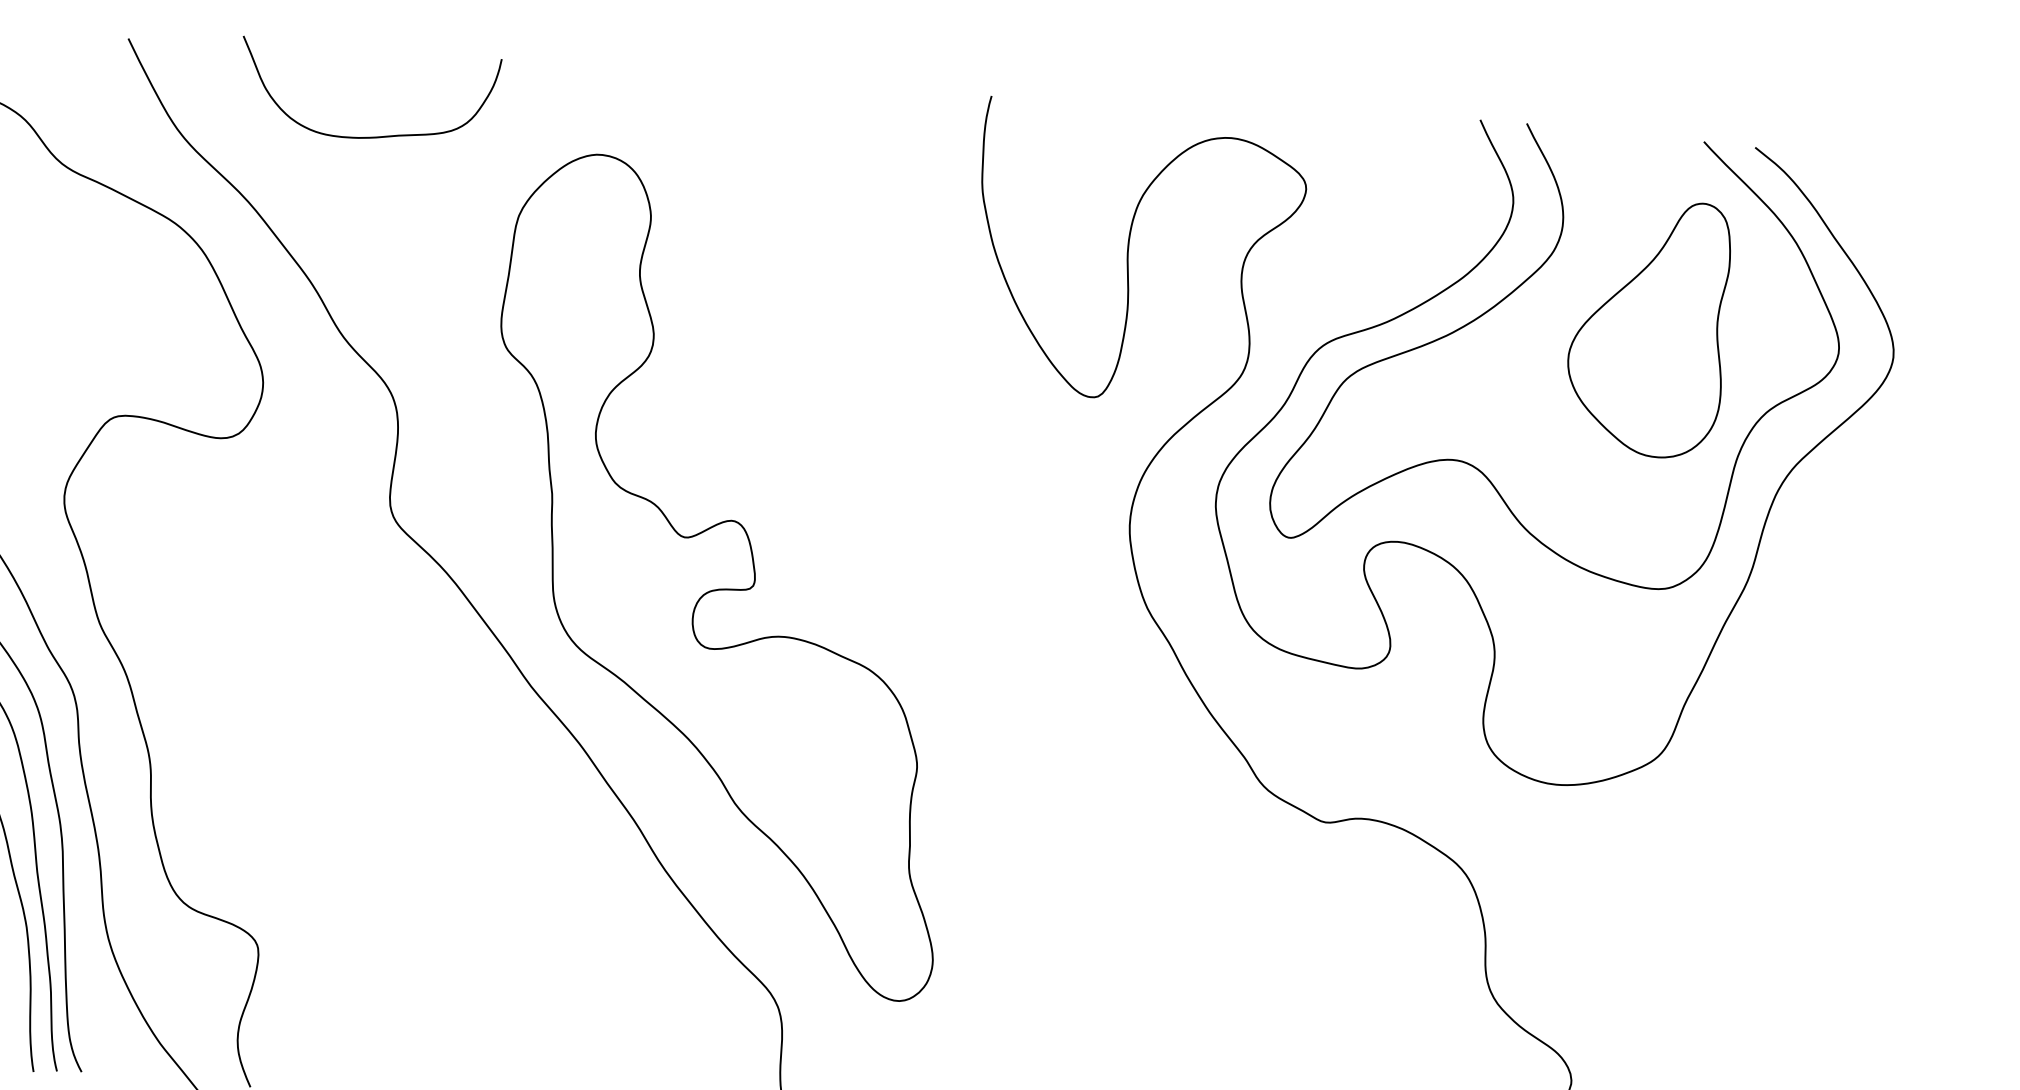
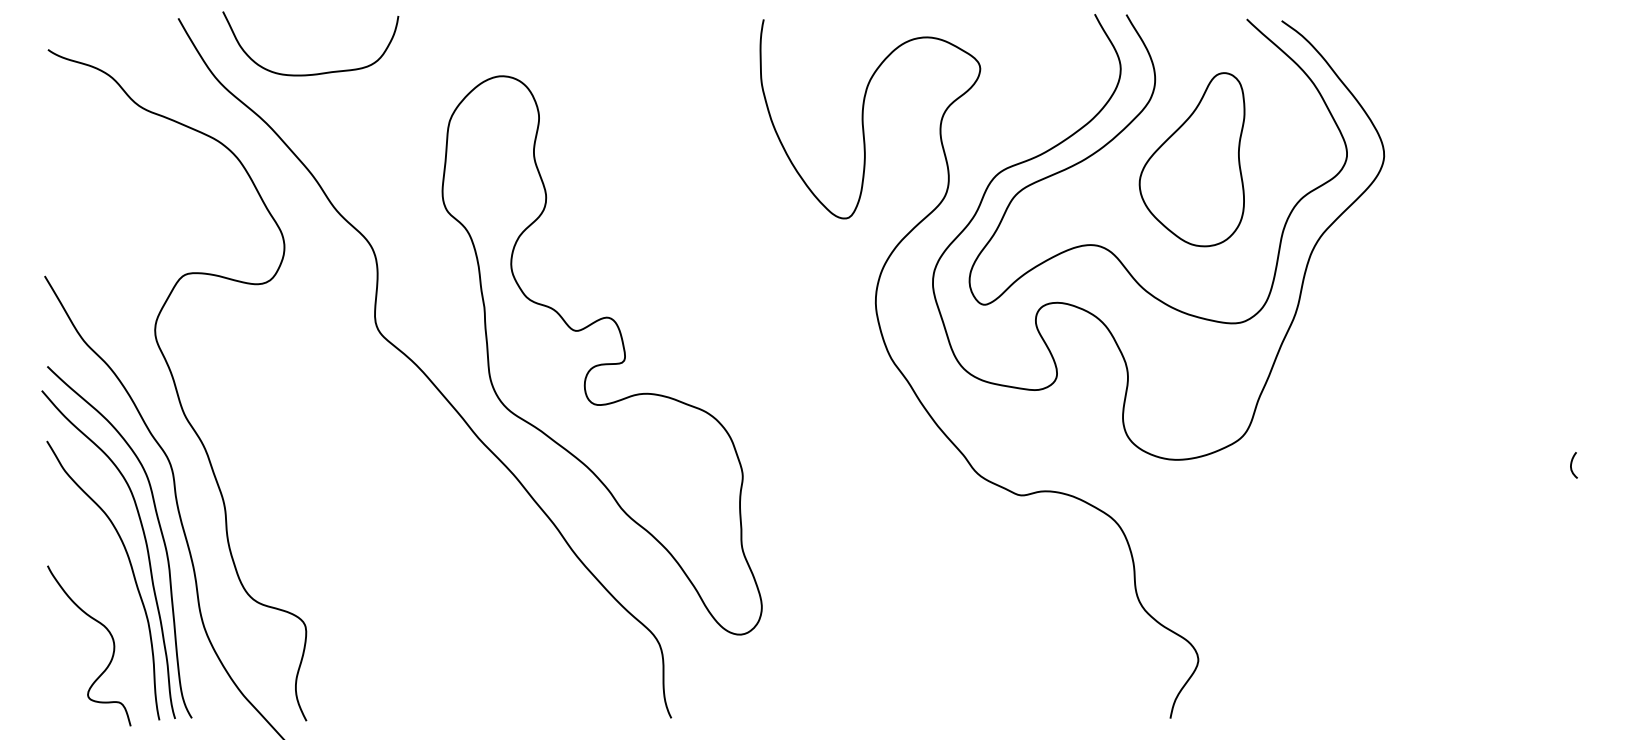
curve: (369, 135) -> (312, 73), moved
part: (1647, 328) -> (1191, 159), moved

